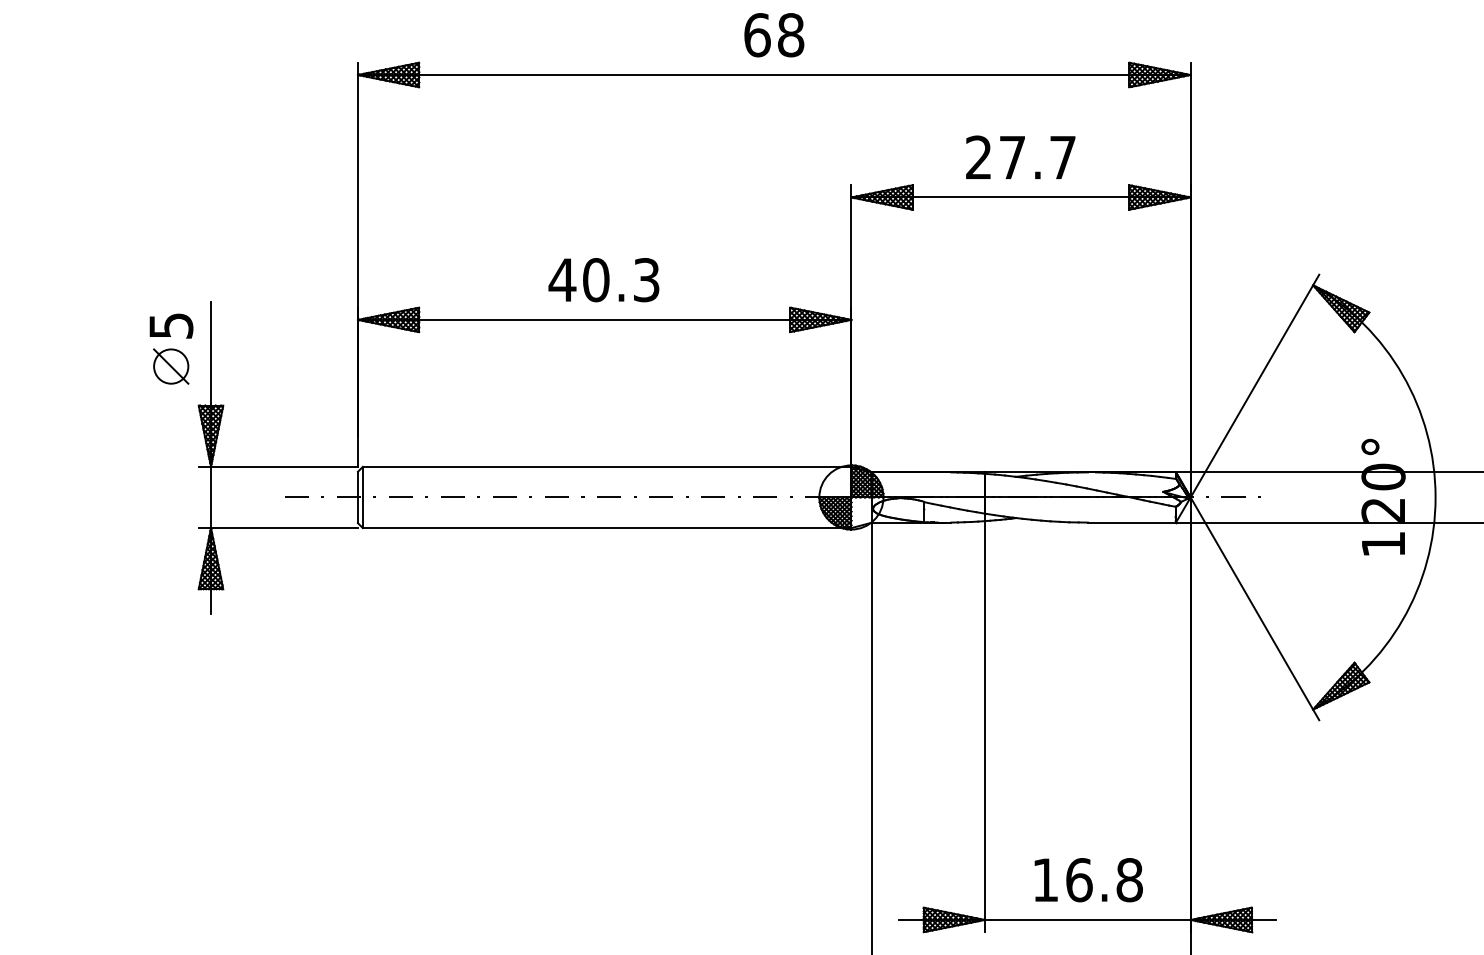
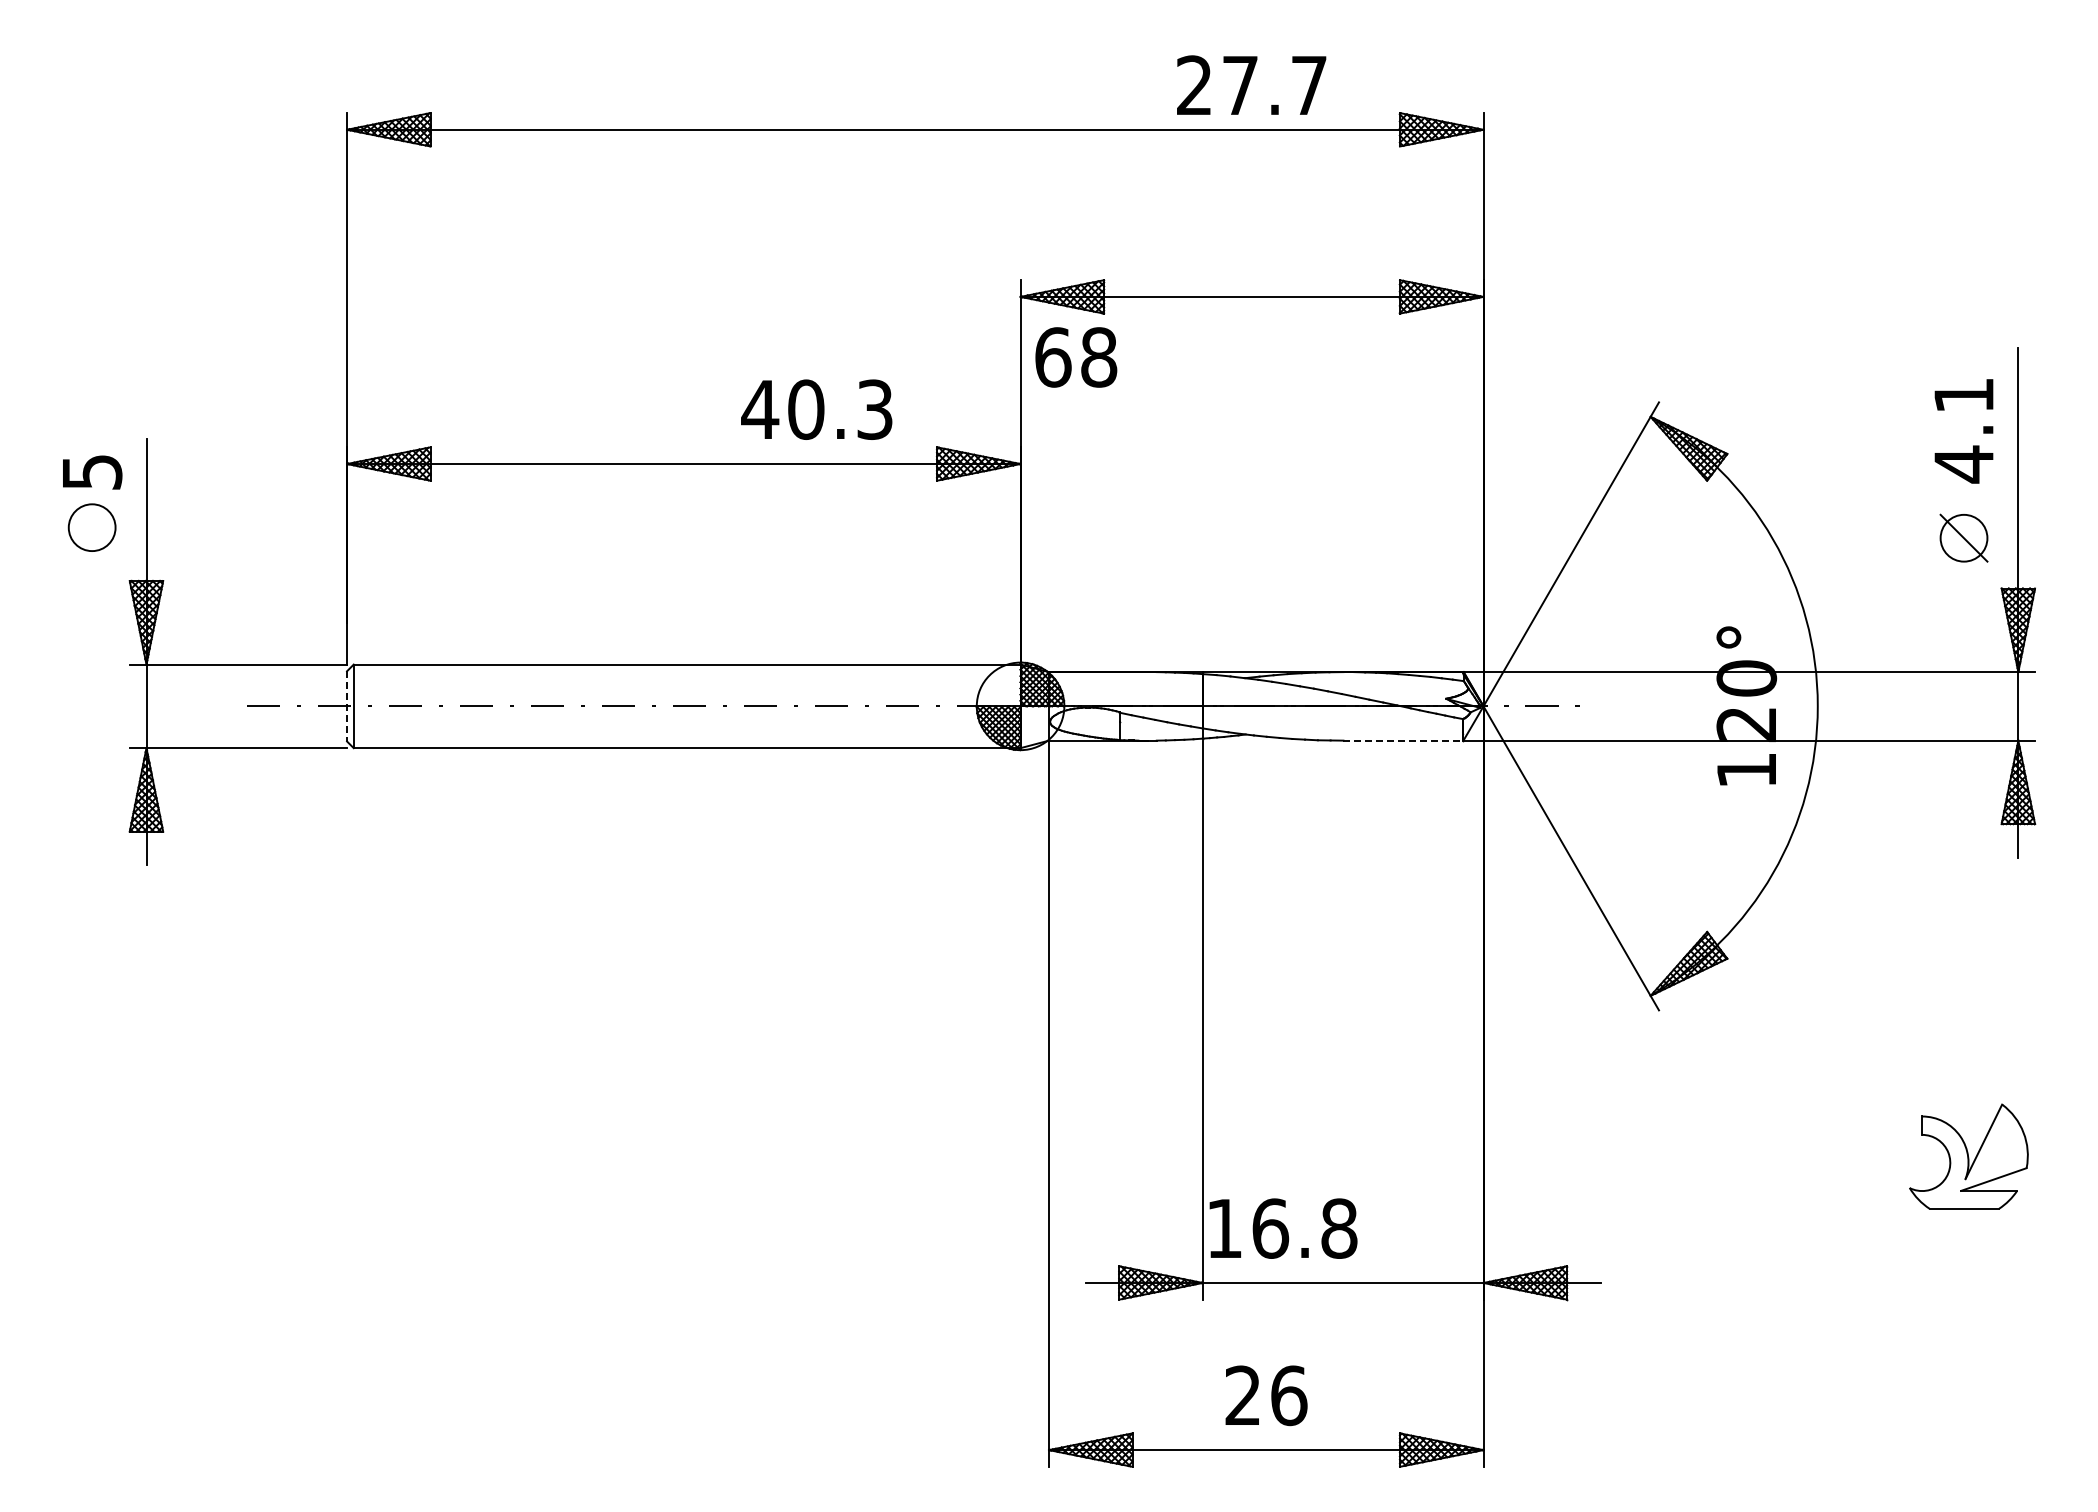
text: (774, 35) -> (1076, 357), moved
text: (1020, 156) -> (1251, 84), moved
text: (603, 279) -> (816, 409), moved
line: (170, 366) -> (91, 527), removed
line: (358, 497) -> (347, 706), solid -> dashed
line: (1132, 522) -> (1403, 740), solid -> dashed
text: (1088, 880) -> (1283, 1228), moved

